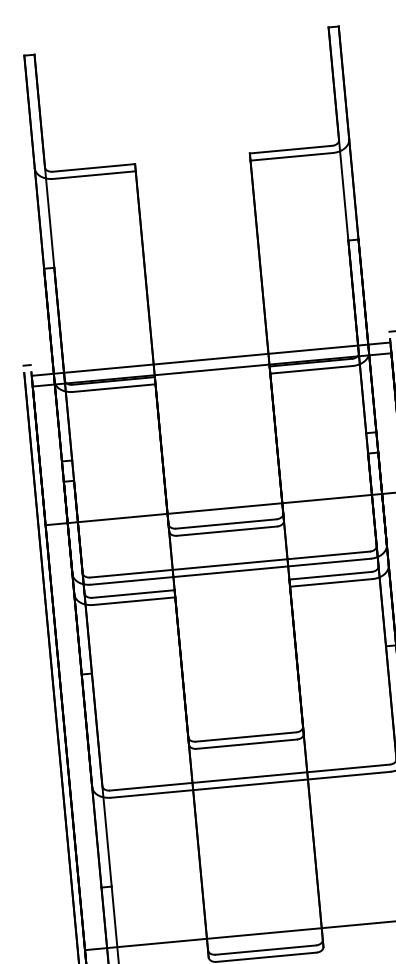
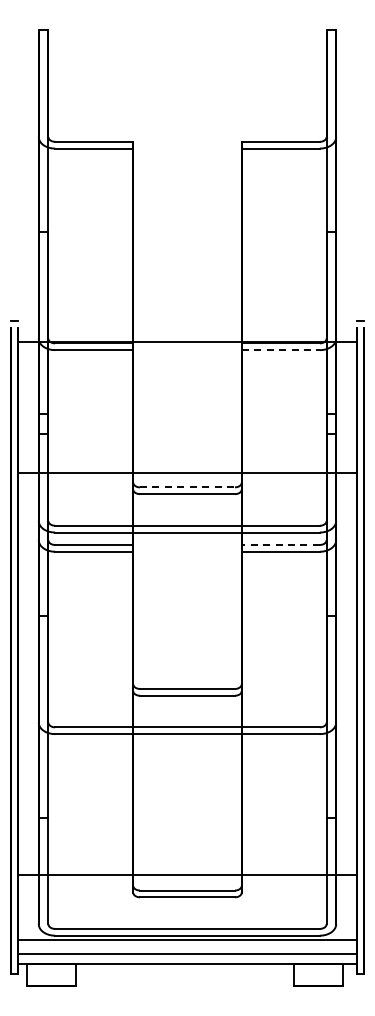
line: (211, 359) -> (187, 331), removed
line: (312, 370) -> (281, 350), solid -> dashed
line: (226, 524) -> (187, 487), solid -> dashed
line: (330, 575) -> (280, 544), solid -> dashed

